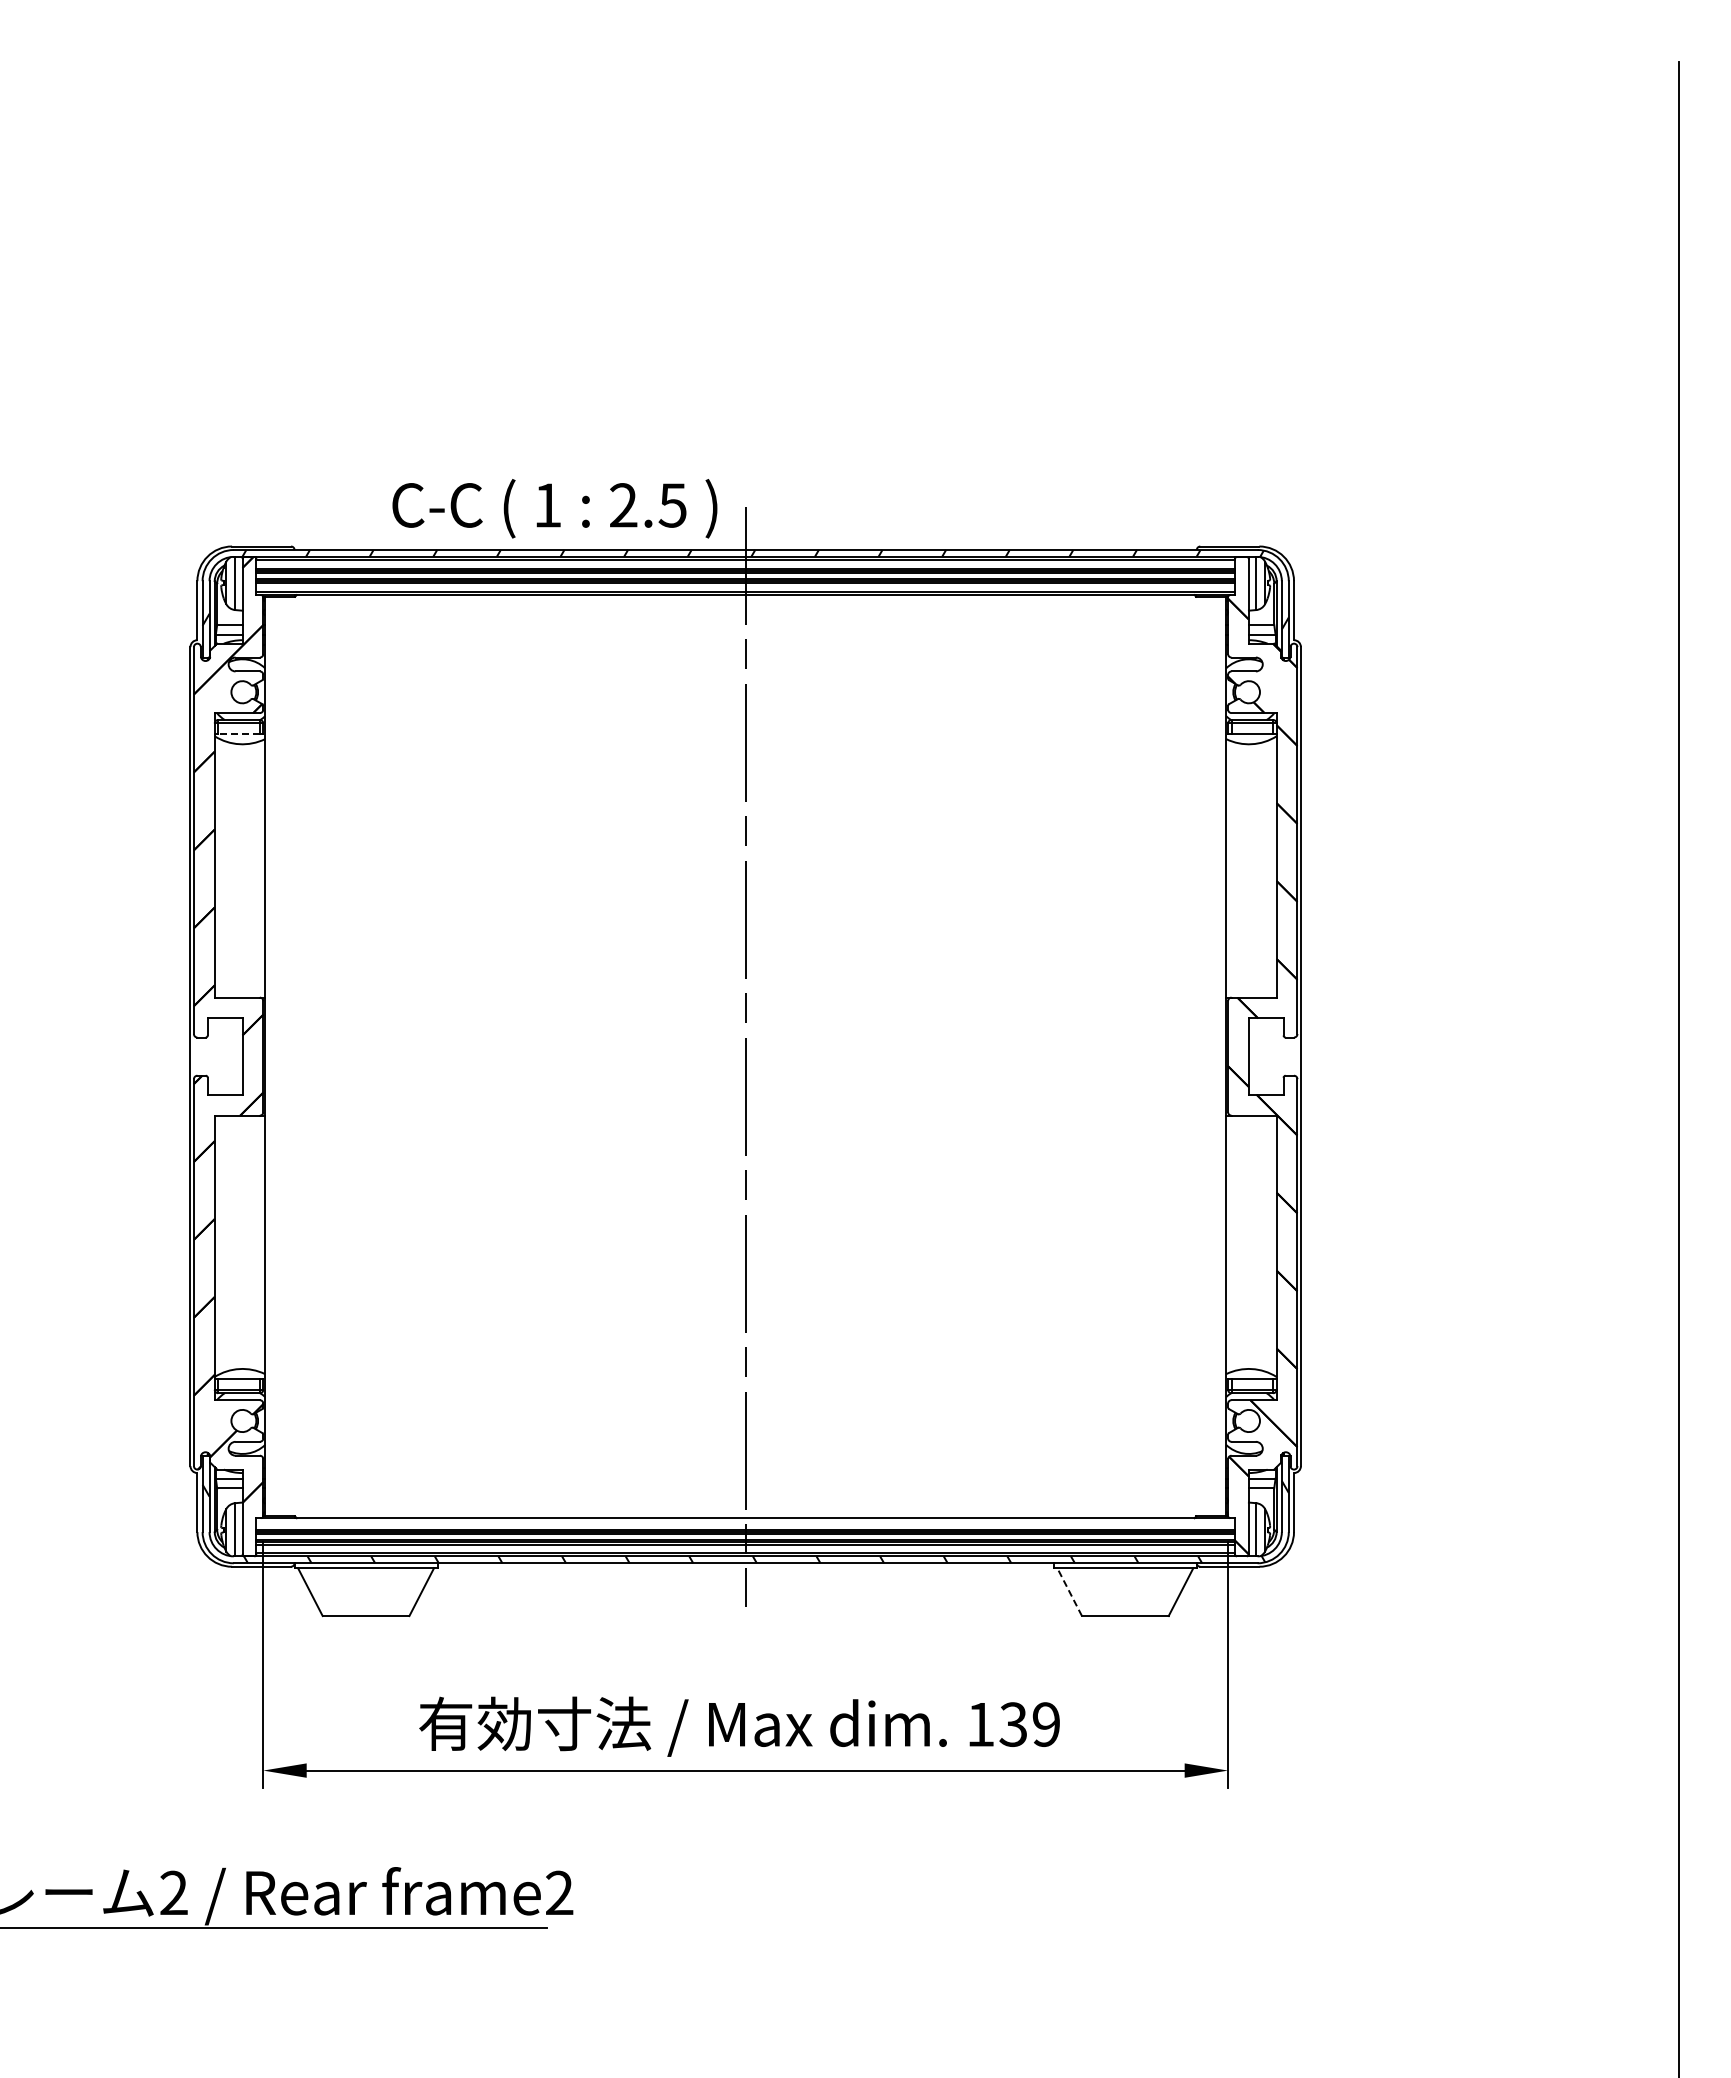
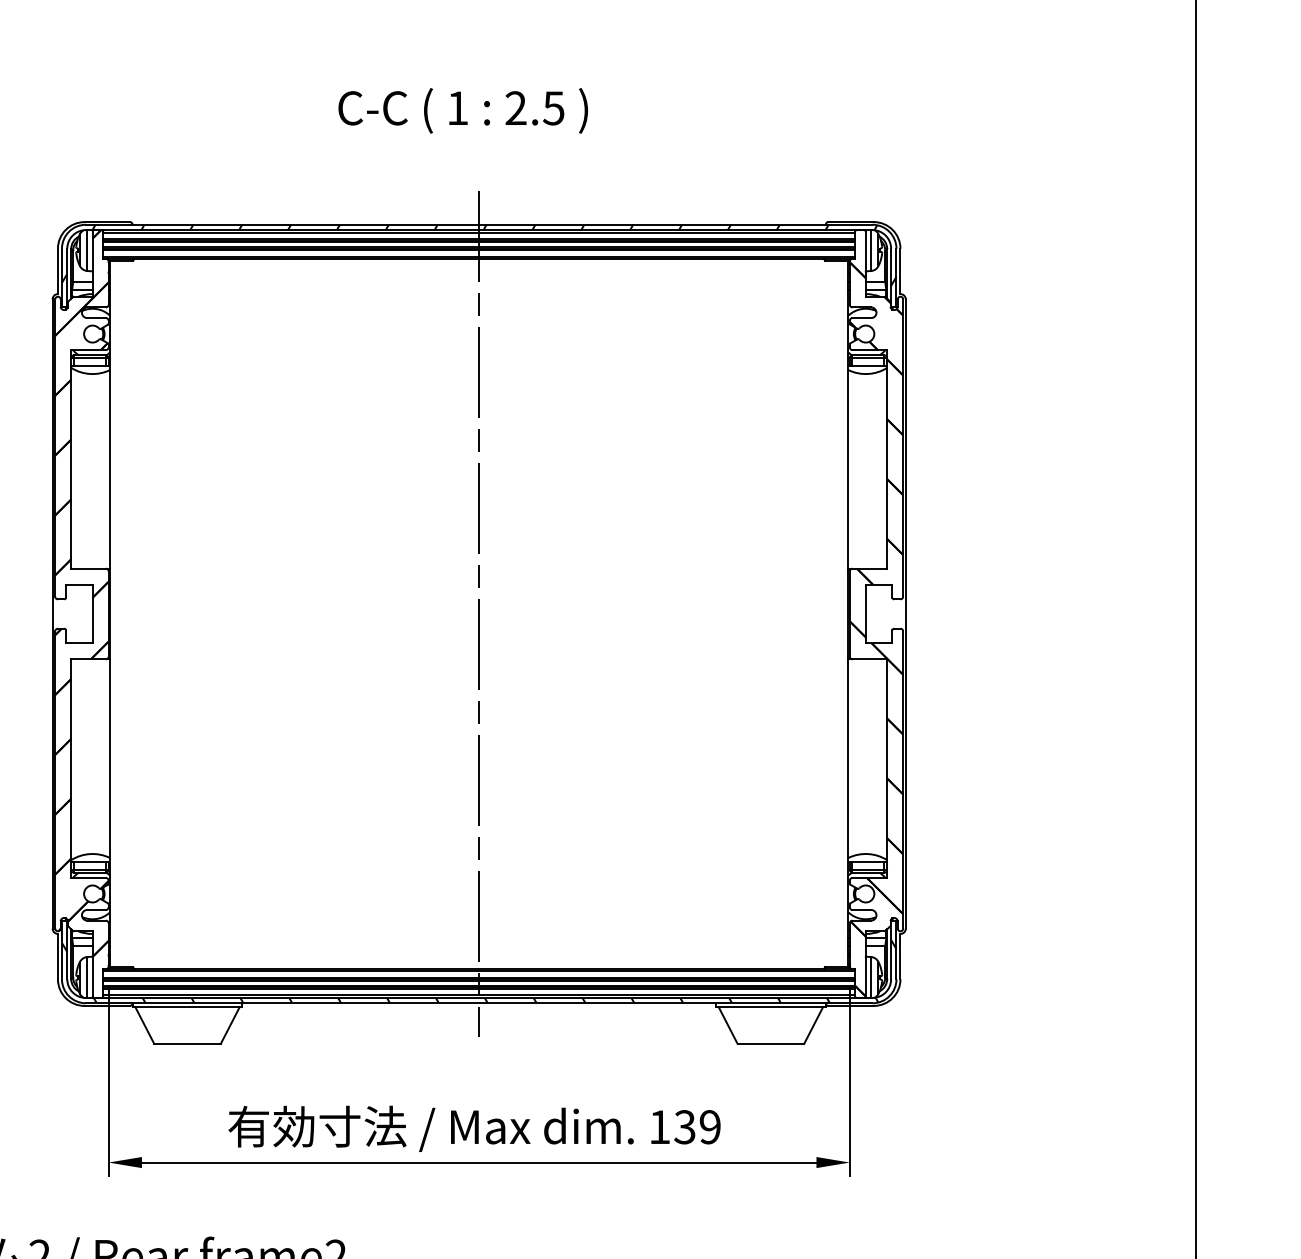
text: (554, 508) -> (462, 110), moved
line: (239, 733) -> (90, 365), dashed -> solid
line: (745, 1521) -> (479, 971), added
line: (1069, 1592) -> (727, 1025), dashed -> solid

